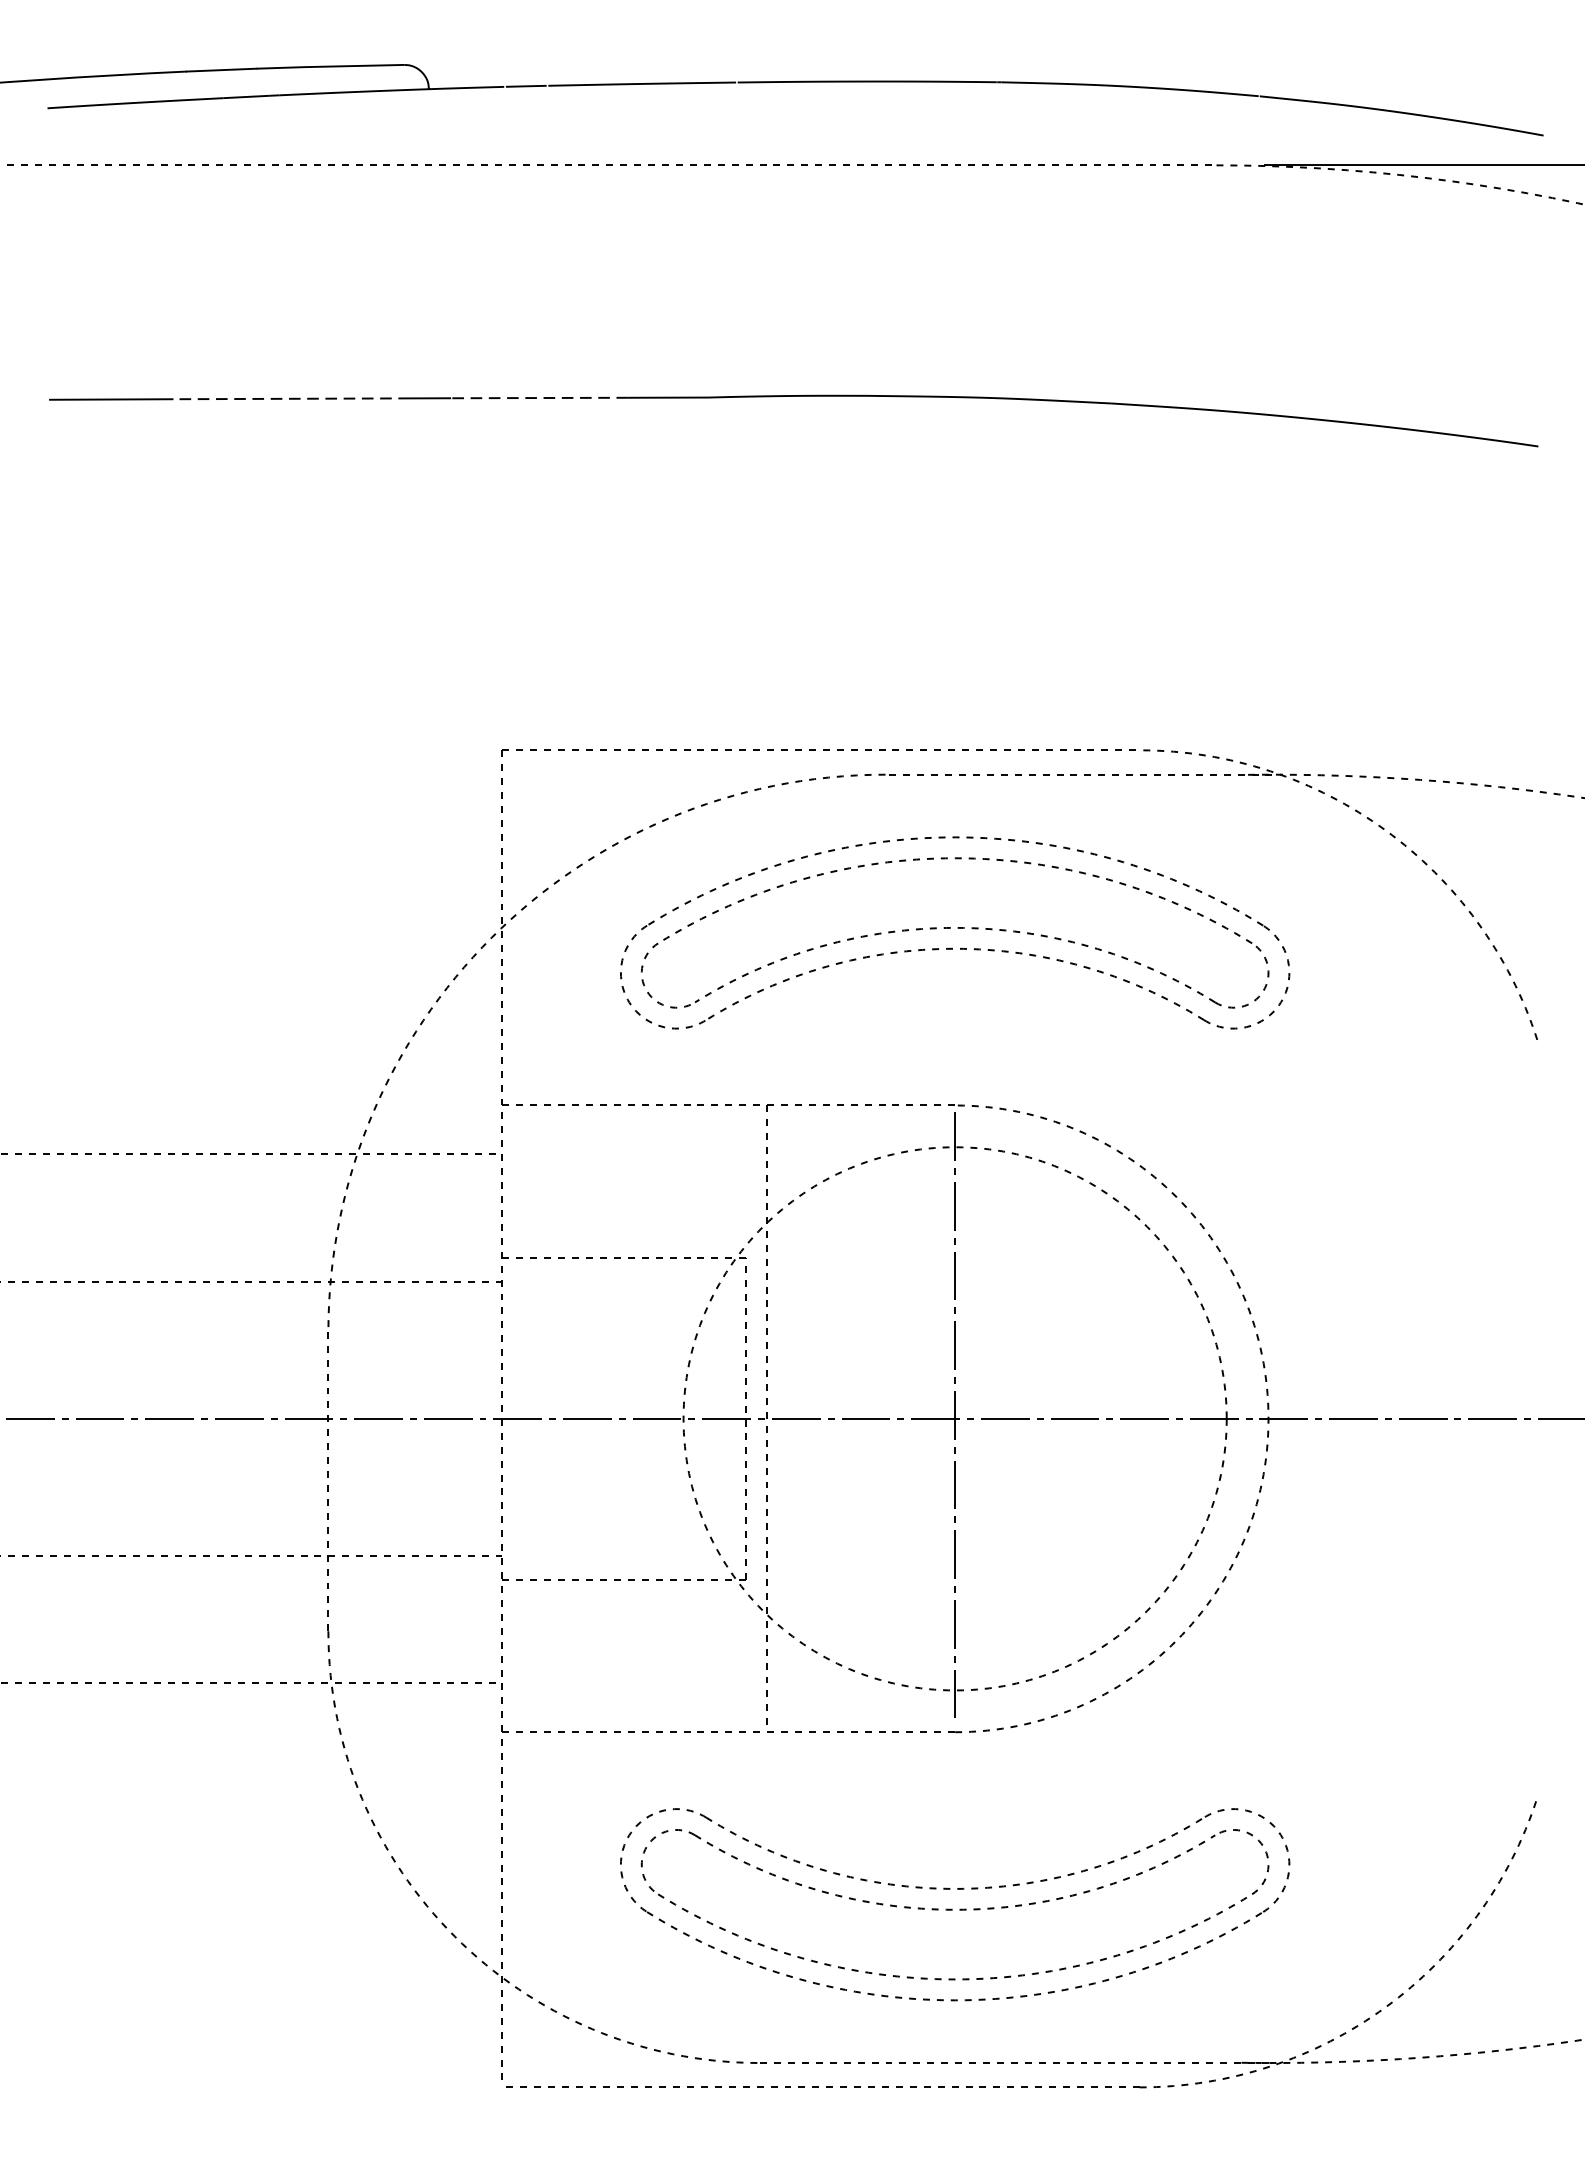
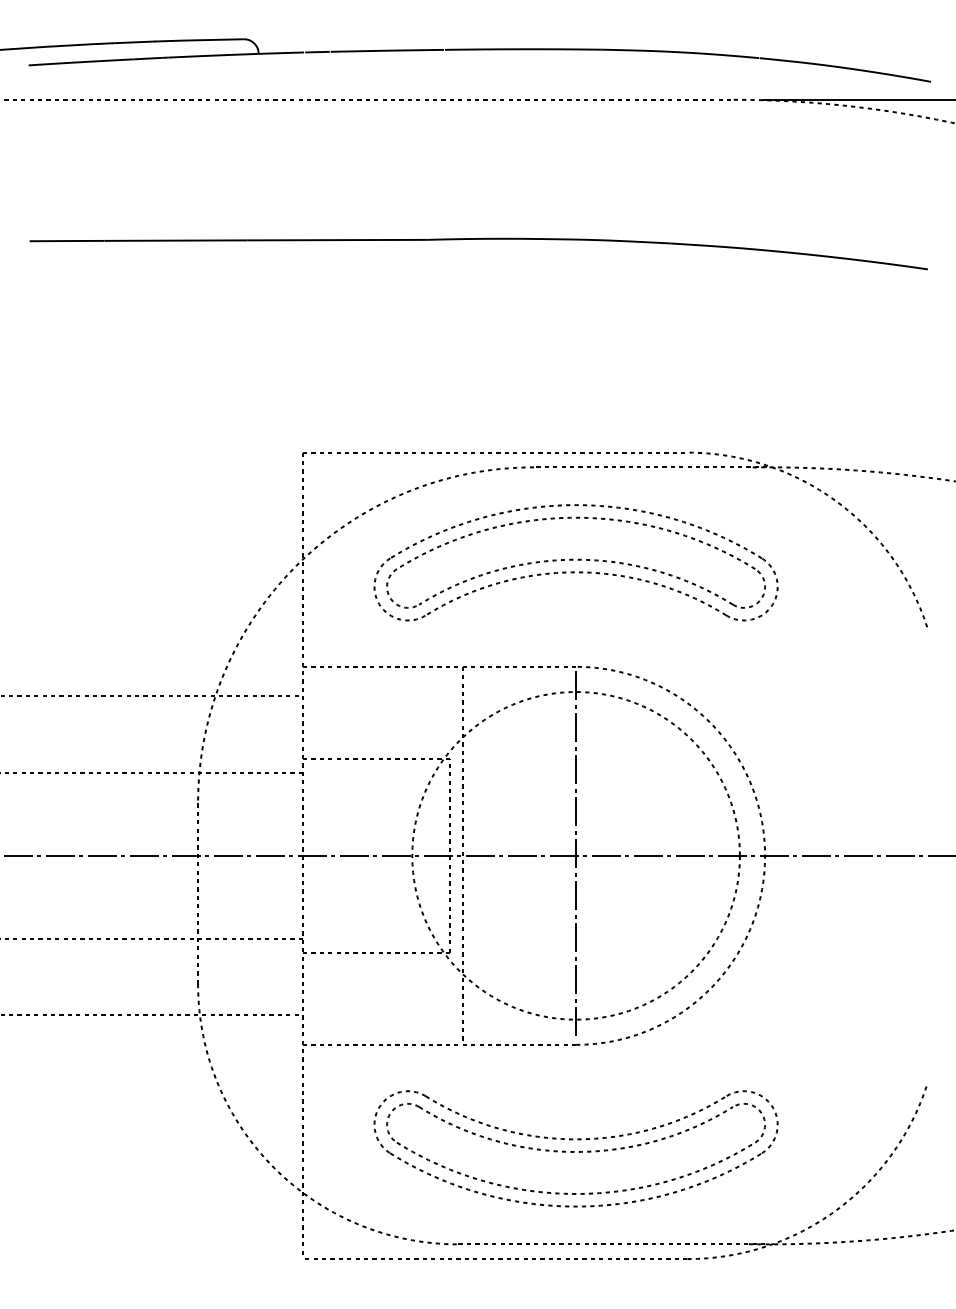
line: (290, 398) -> (175, 240), dashed -> solid
line: (537, 398) -> (324, 240), dashed -> solid

